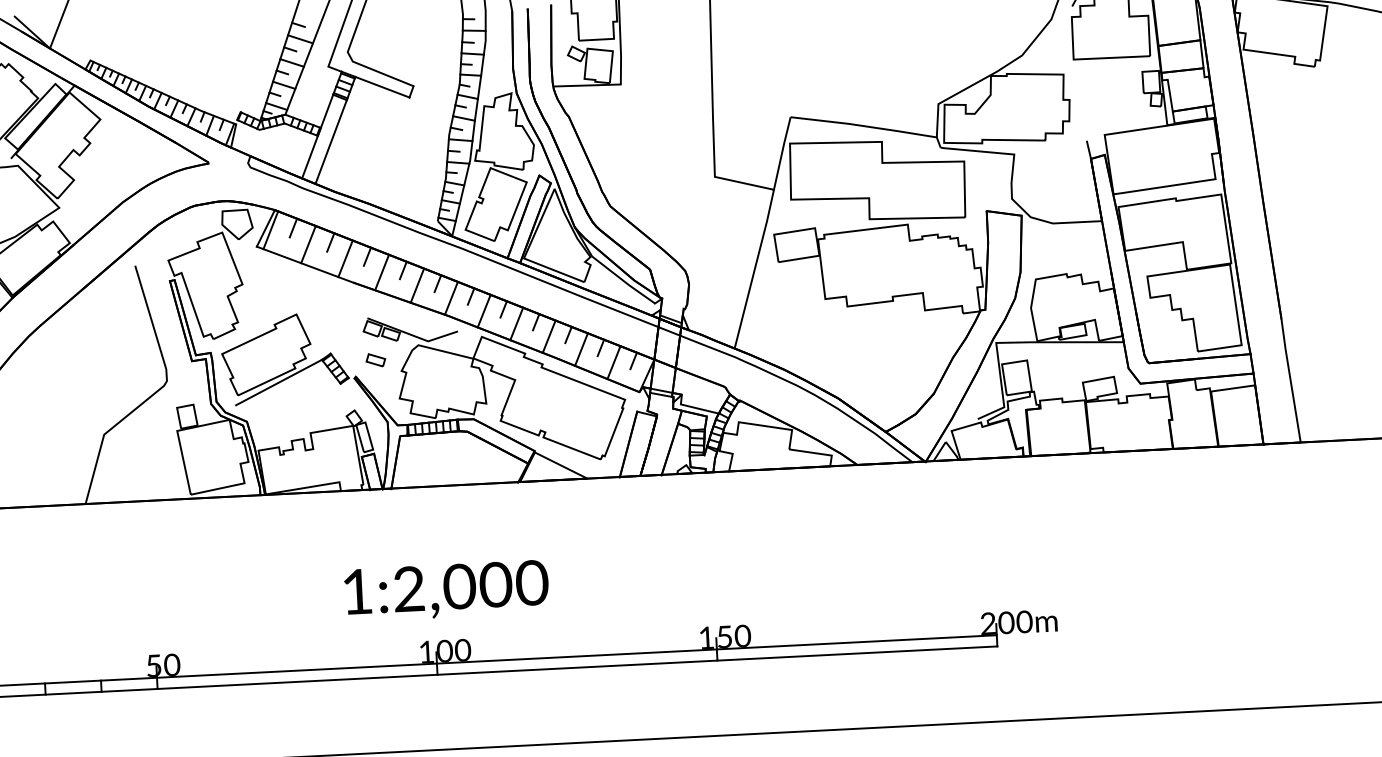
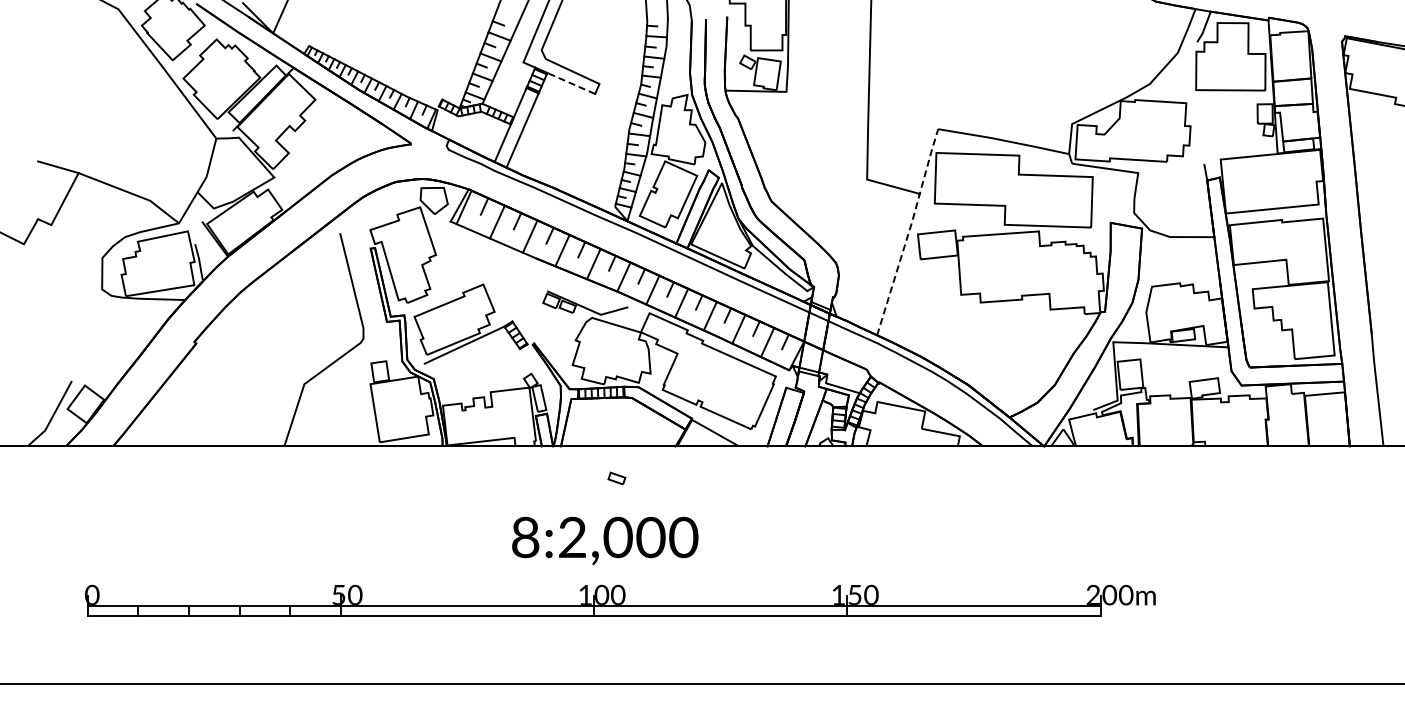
line: (381, 87) -> (570, 83), solid -> dashed
line: (764, 231) -> (909, 231), solid -> dashed
part: (375, 360) -> (616, 478), moved
text: (357, 591) -> (525, 537), 1:2,000 -> 8:2,000

